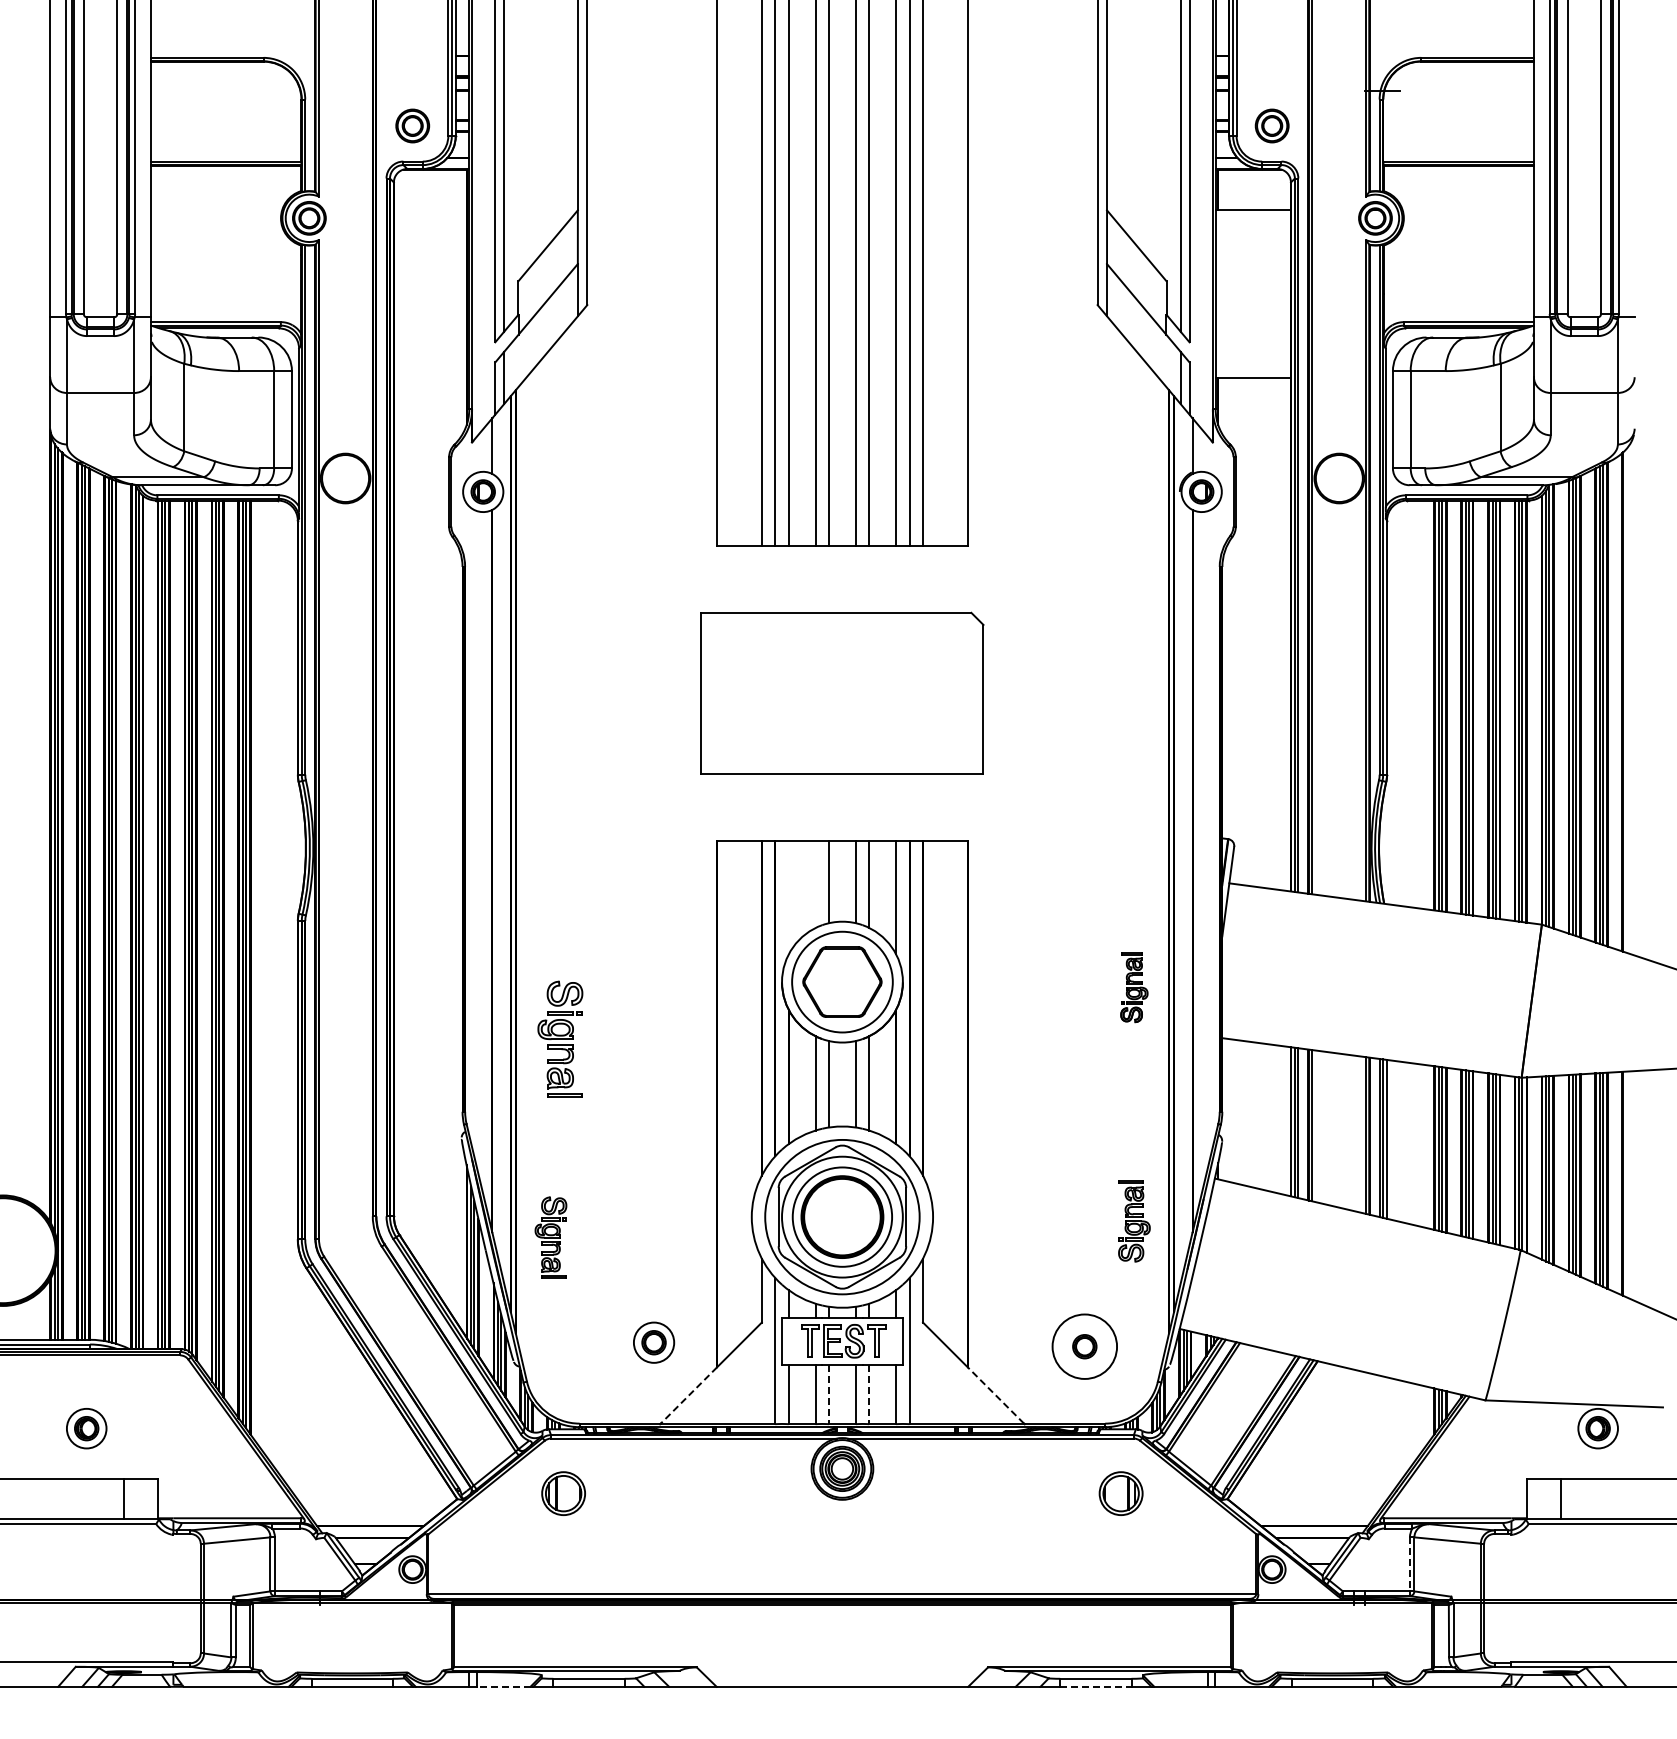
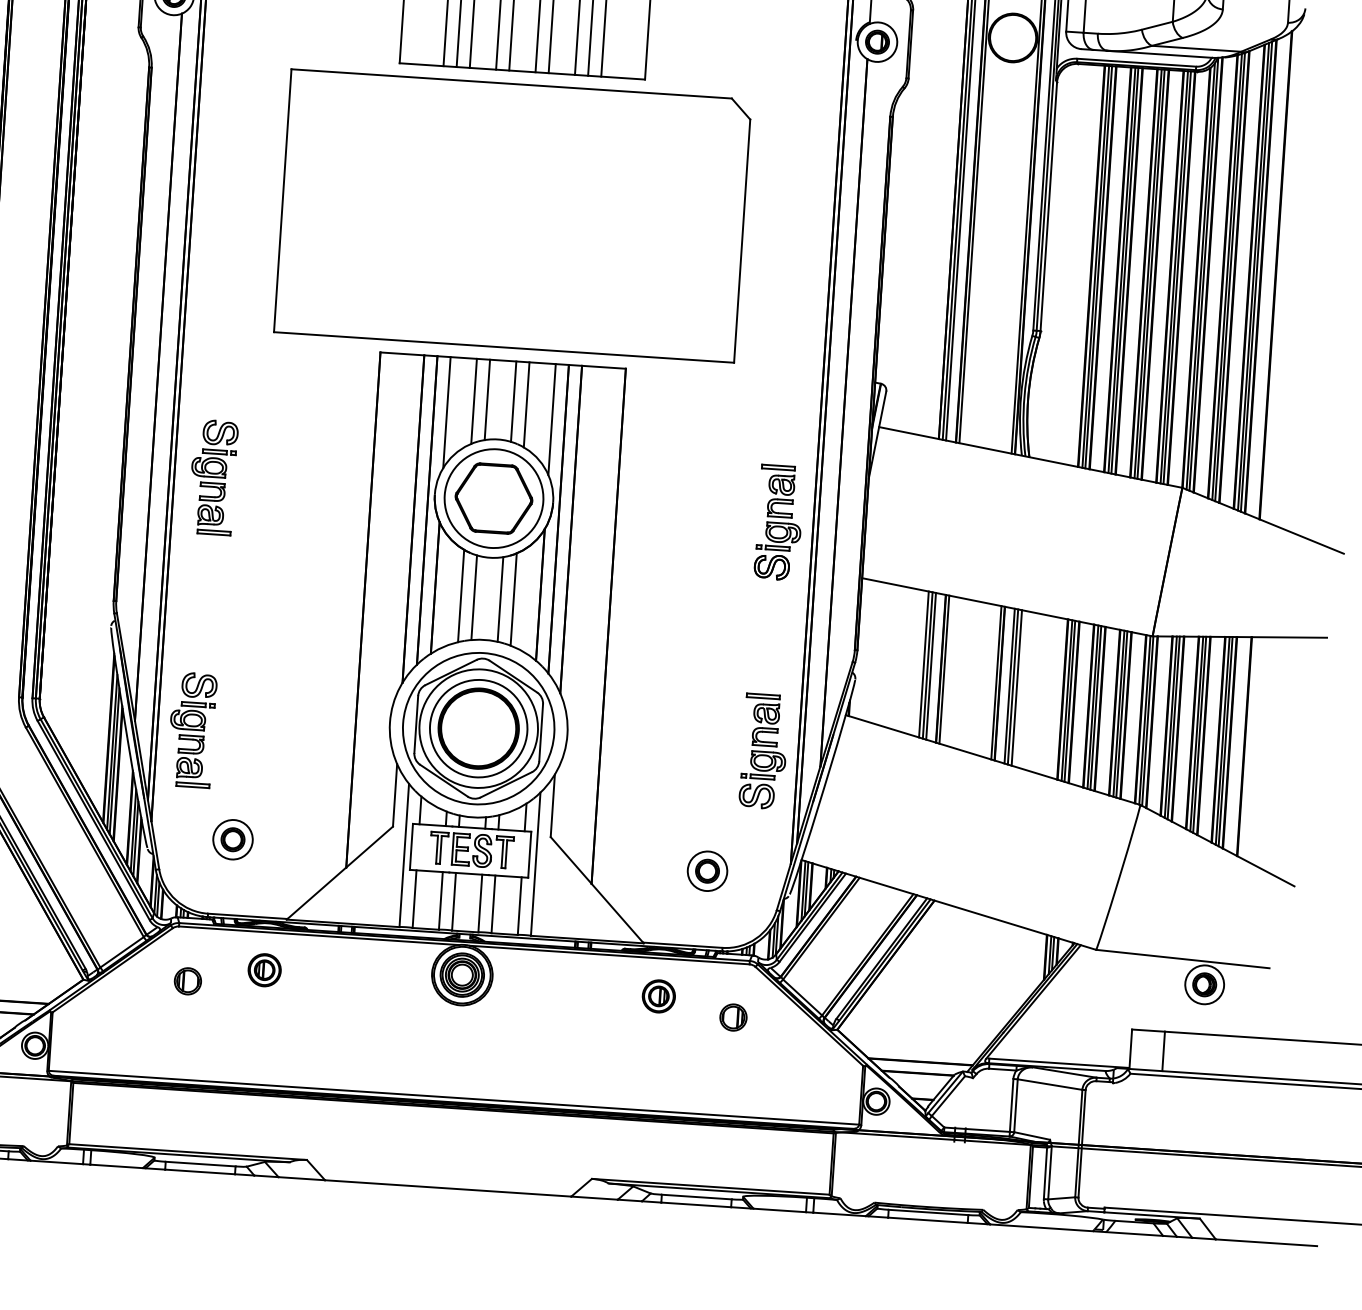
part: (842, 693) -> (512, 216), size x1.67
line: (815, 884) -> (473, 401), added
line: (788, 897) -> (446, 412), added
part: (1134, 987) -> (779, 522), size x1.67
part: (560, 1038) -> (213, 476), moved
part: (1134, 1220) -> (764, 750), size x1.43
part: (550, 1237) -> (191, 729), size x1.43
part: (654, 1342) -> (233, 839), moved
circle: (1084, 1346) -> (707, 871), size x0.62
line: (688, 1395) -> (316, 893), dashed -> solid
line: (829, 1395) -> (454, 902), dashed -> solid
line: (869, 1395) -> (493, 905), dashed -> solid
line: (995, 1395) -> (616, 913), dashed -> solid
part: (640, 1477) -> (264, 970), added
part: (1043, 1477) -> (658, 996), added
part: (563, 1493) -> (187, 981), size x0.62
part: (1120, 1493) -> (732, 1017), size x0.62
line: (1409, 1564) -> (1011, 1105), dashed -> solid
line: (503, 1686) -> (116, 1166), dashed -> solid
line: (1095, 1686) -> (695, 1204), dashed -> solid

